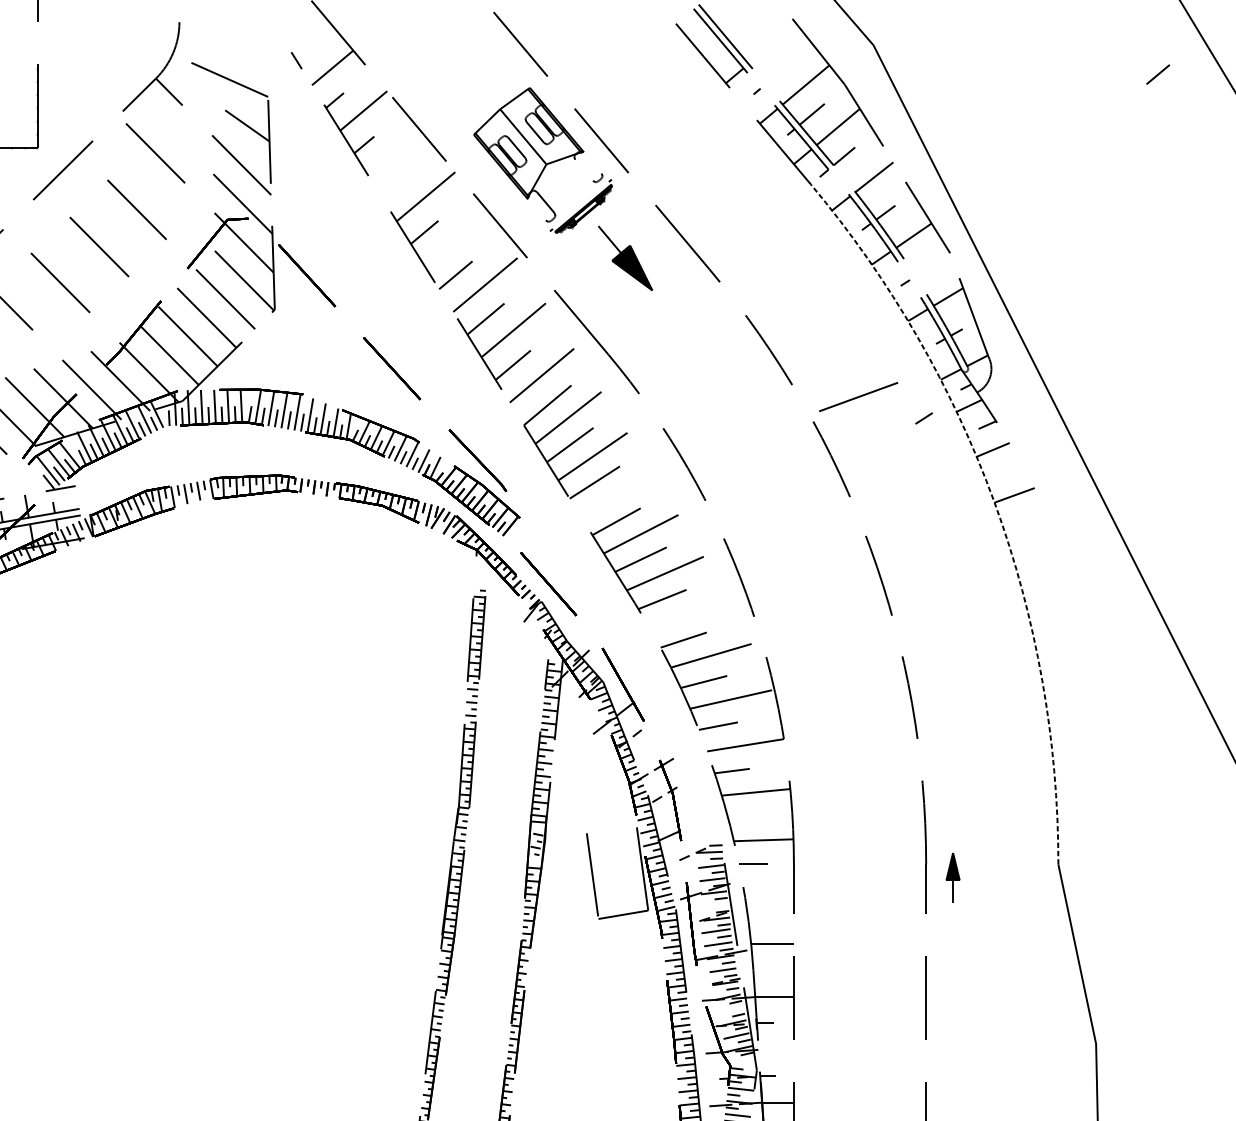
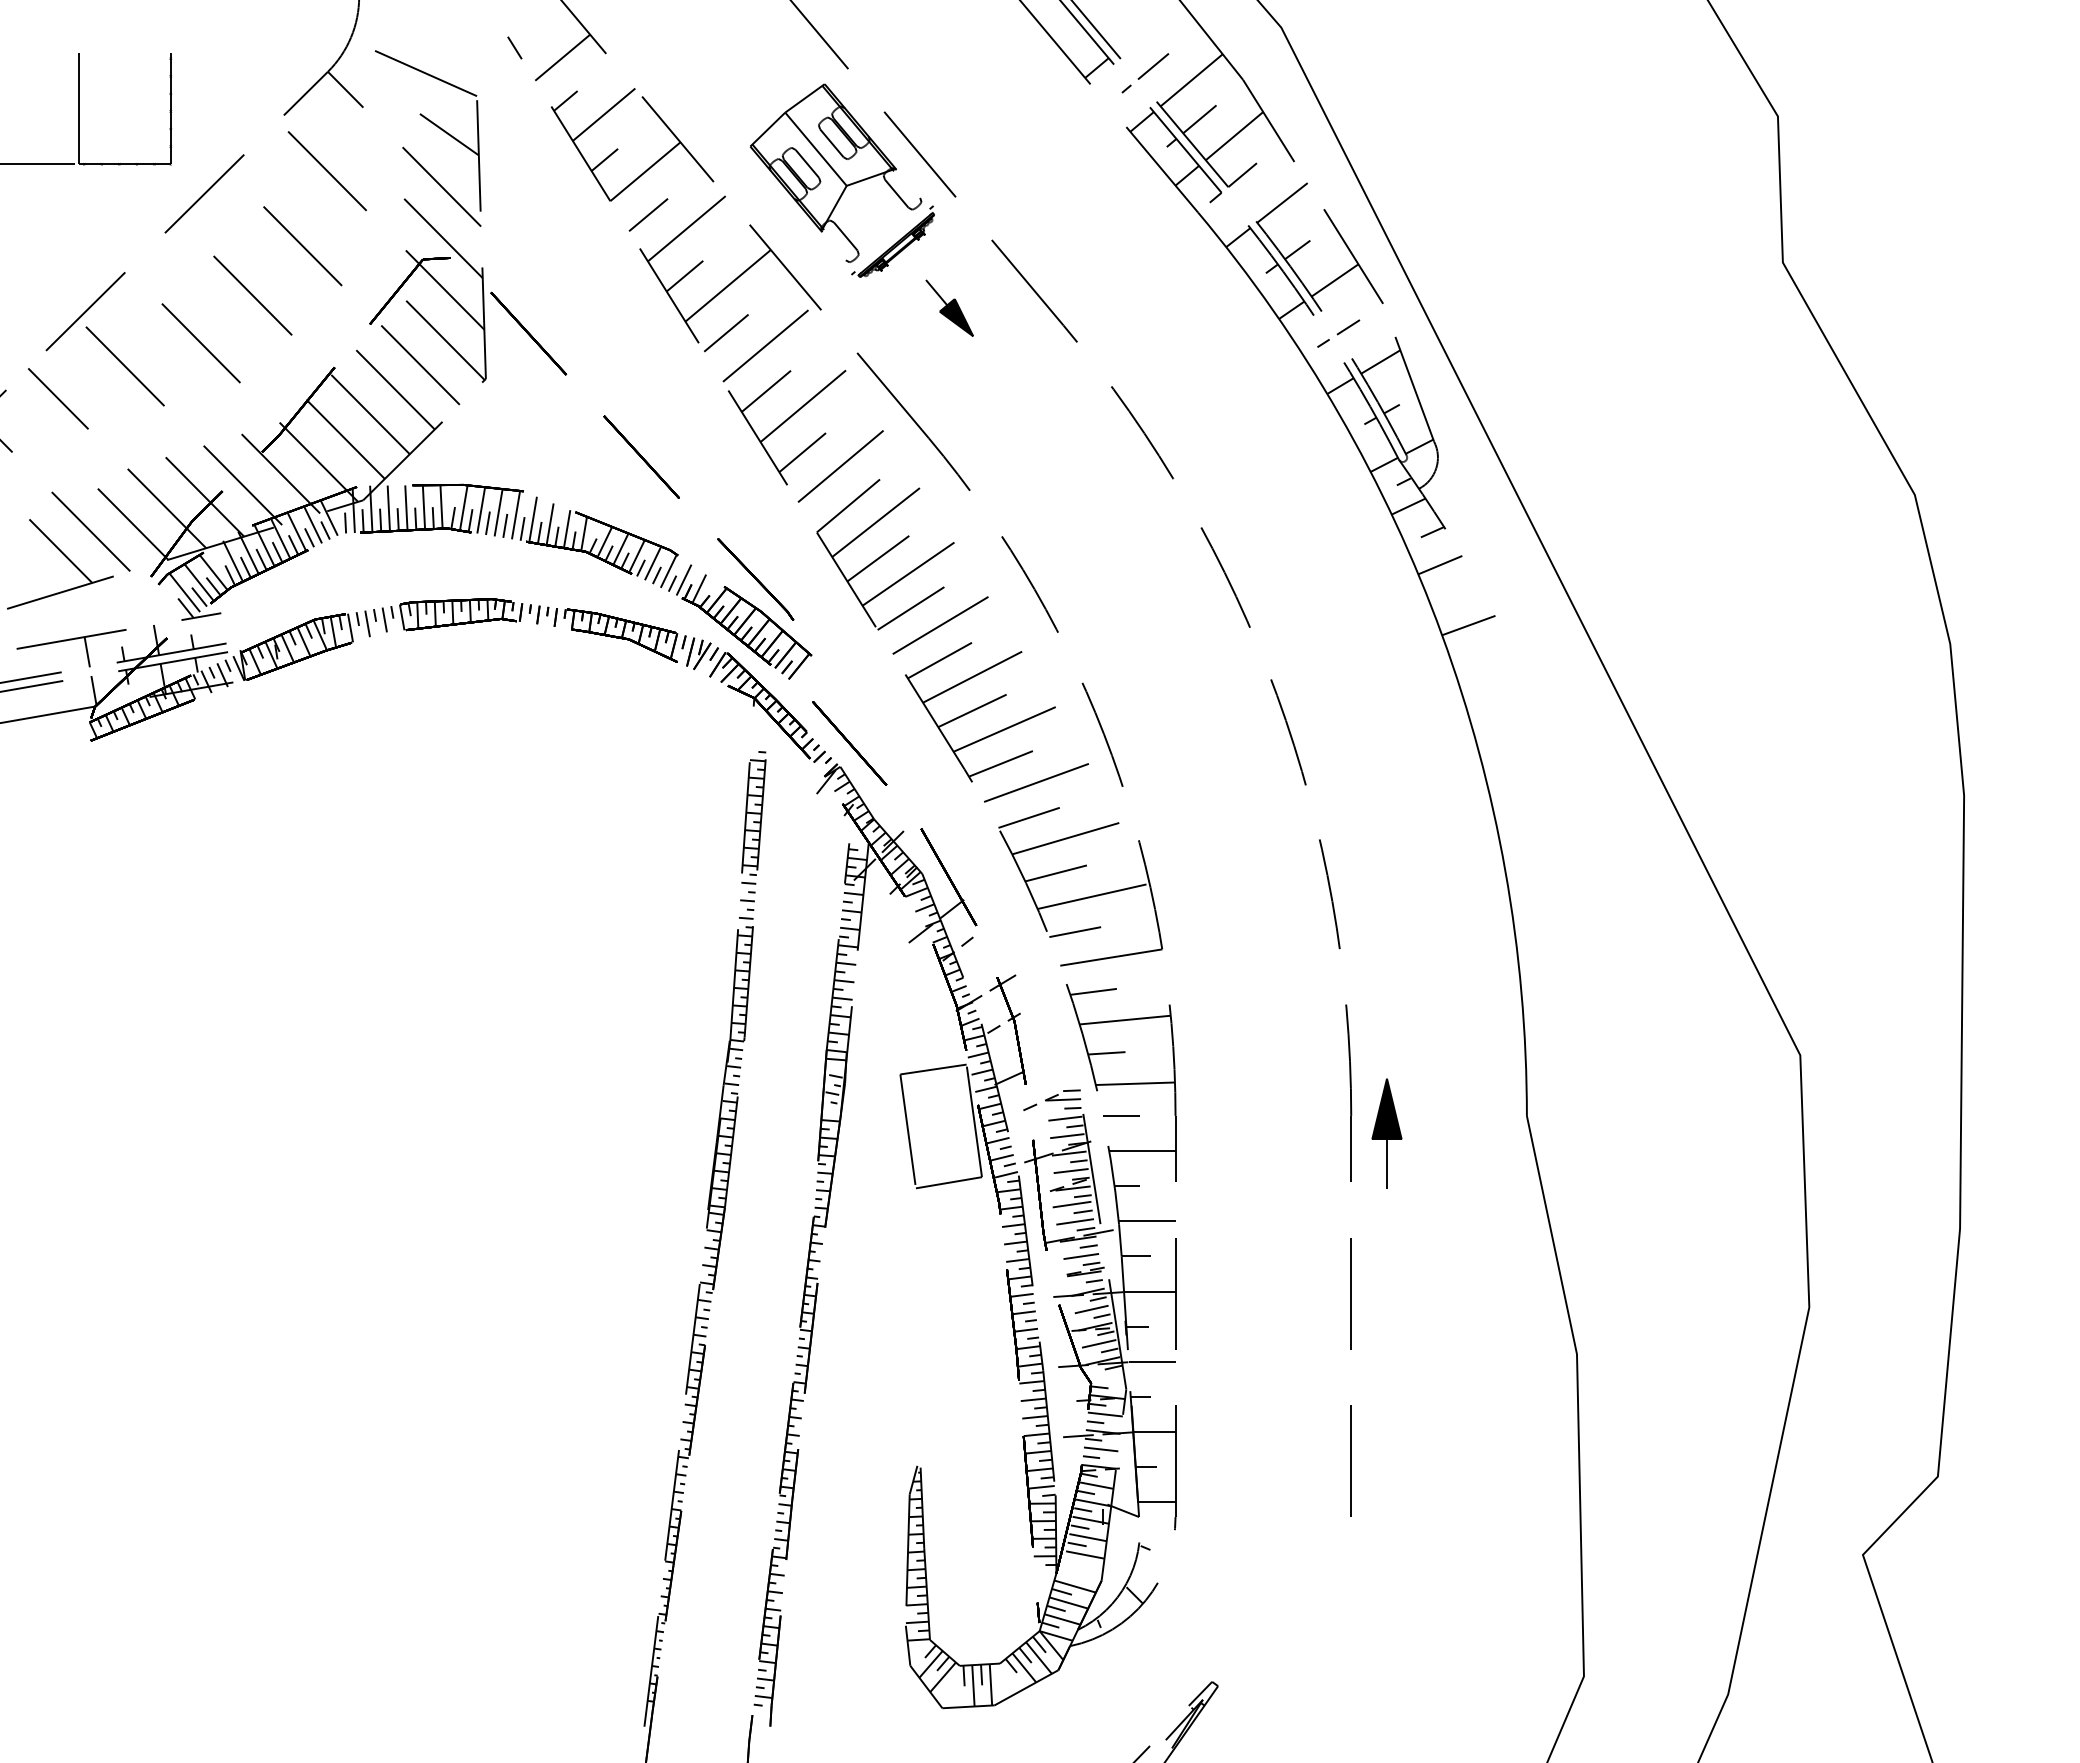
line: (1158, 74) -> (1153, 66), moved
line: (394, 153) -> (645, 171), added
line: (583, 170) -> (896, 193), added
line: (397, 185) -> (648, 214), added
line: (456, 239) -> (727, 285), added
part: (623, 255) -> (949, 307), size x0.62
line: (858, 396) -> (1036, 782), moved
line: (924, 418) -> (1348, 327), moved
line: (617, 495) -> (940, 625), added
arc: (994, 502) -> (1442, 635), dashed -> solid
line: (741, 817) -> (1106, 1053), added
line: (611, 829) -> (933, 1069), added
part: (952, 877) -> (1386, 1133), size x1.67
line: (769, 891) -> (1142, 1151), added
line: (714, 905) -> (1070, 1170), added
line: (757, 917) -> (1127, 1186), added
line: (764, 970) -> (1136, 1256), added
line: (730, 1010) -> (1091, 1309), added
line: (775, 1049) -> (1151, 1361), added

